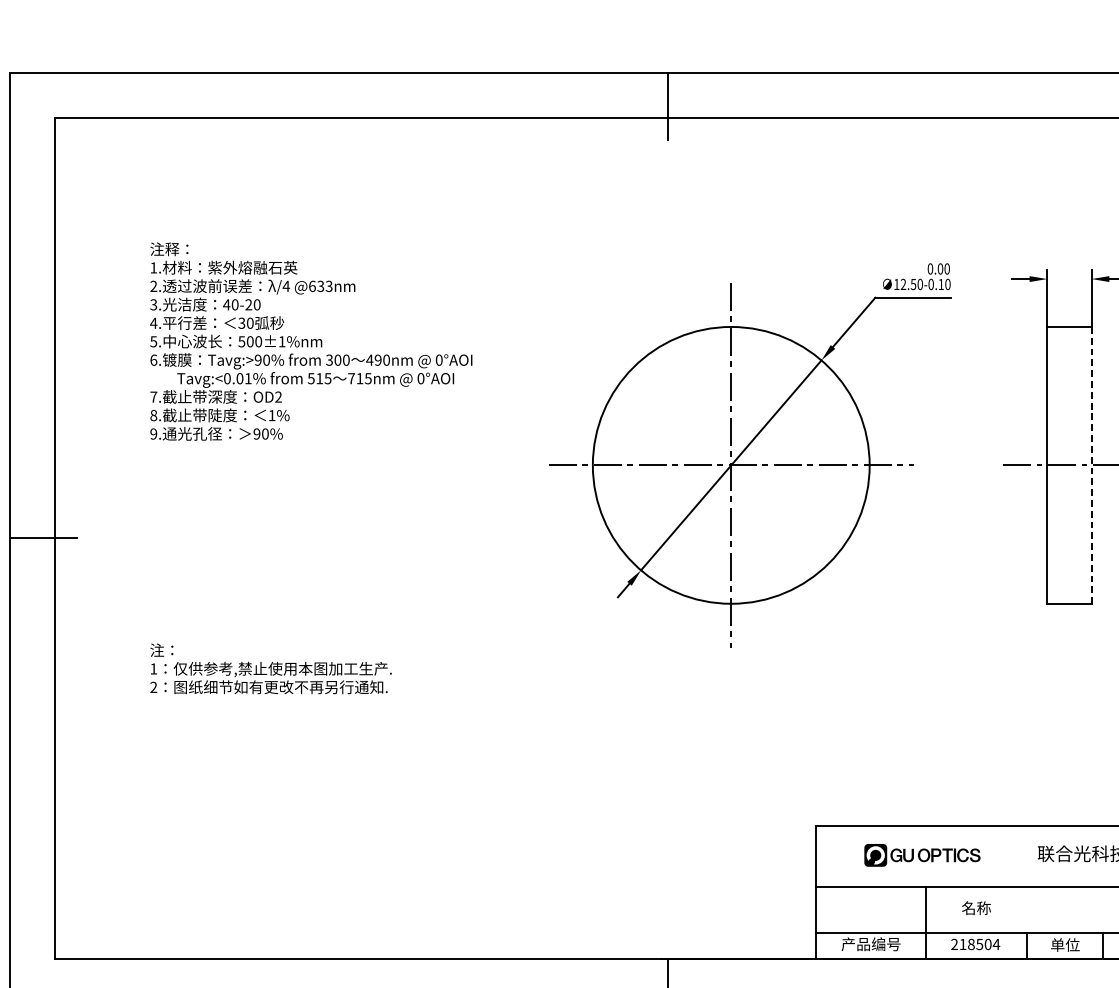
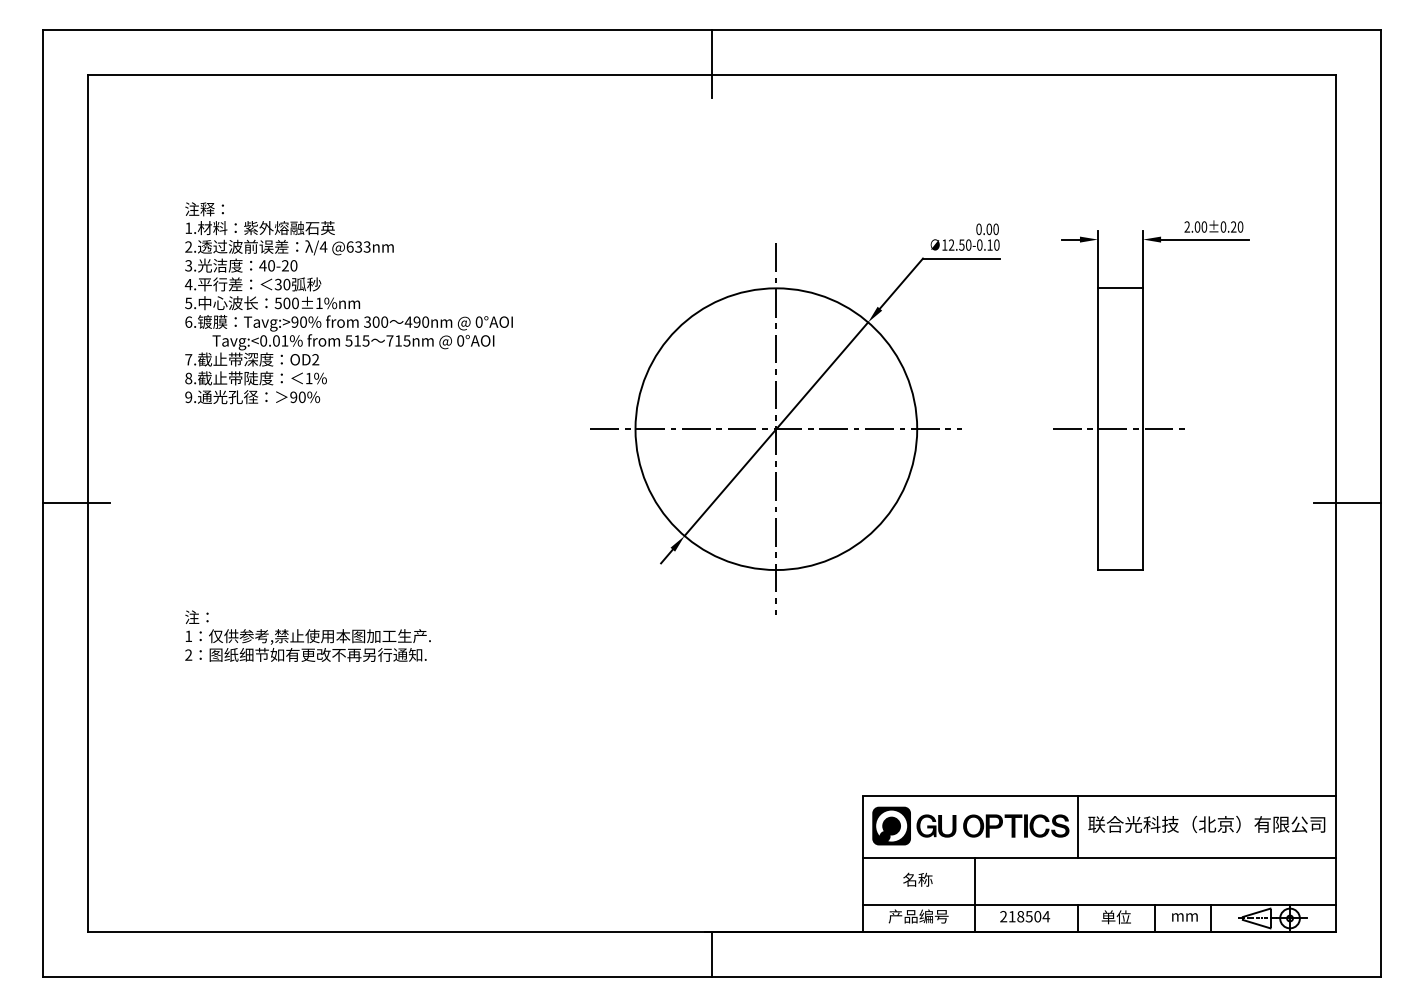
line: (1092, 465) -> (1143, 429), dashed -> solid
part: (922, 854) -> (970, 825), size x1.67
line: (1027, 855) -> (1077, 826), added
text: (976, 907) -> (917, 879), moved

